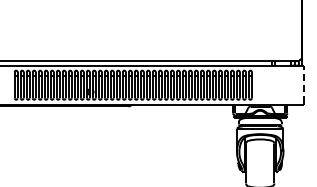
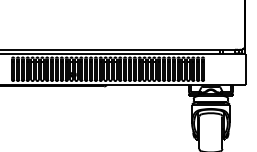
line: (303, 84) -> (246, 68), dashed -> solid

